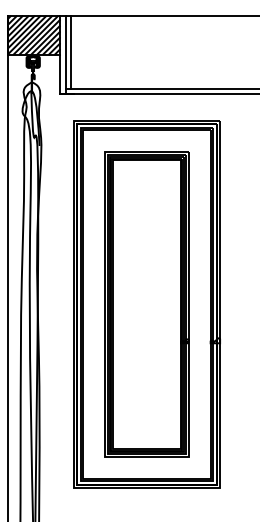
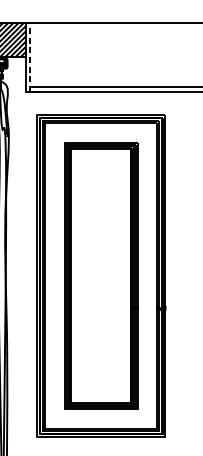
line: (70, 52) -> (34, 55), removed
line: (65, 54) -> (30, 56), solid -> dashed

